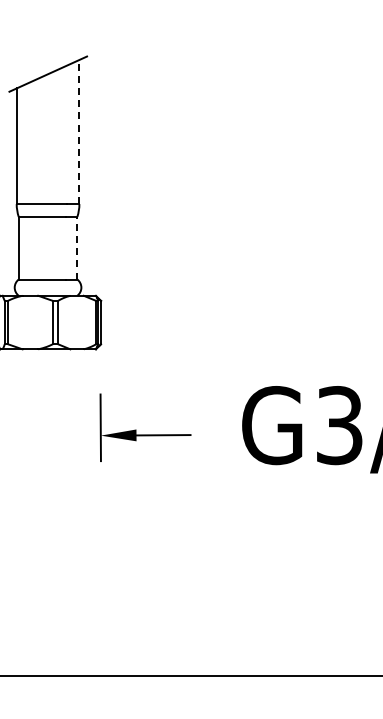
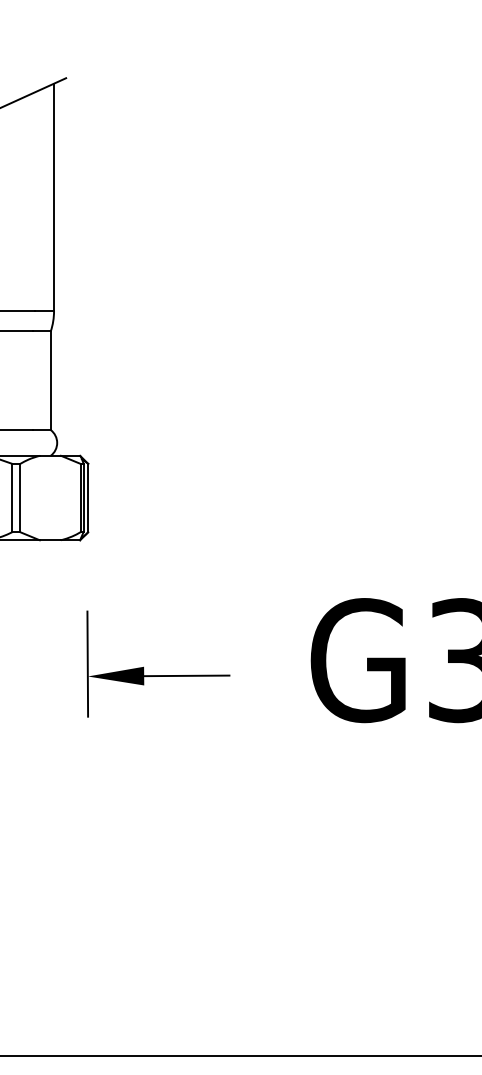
line: (79, 131) -> (54, 196), dashed -> solid
line: (77, 247) -> (51, 379), dashed -> solid

